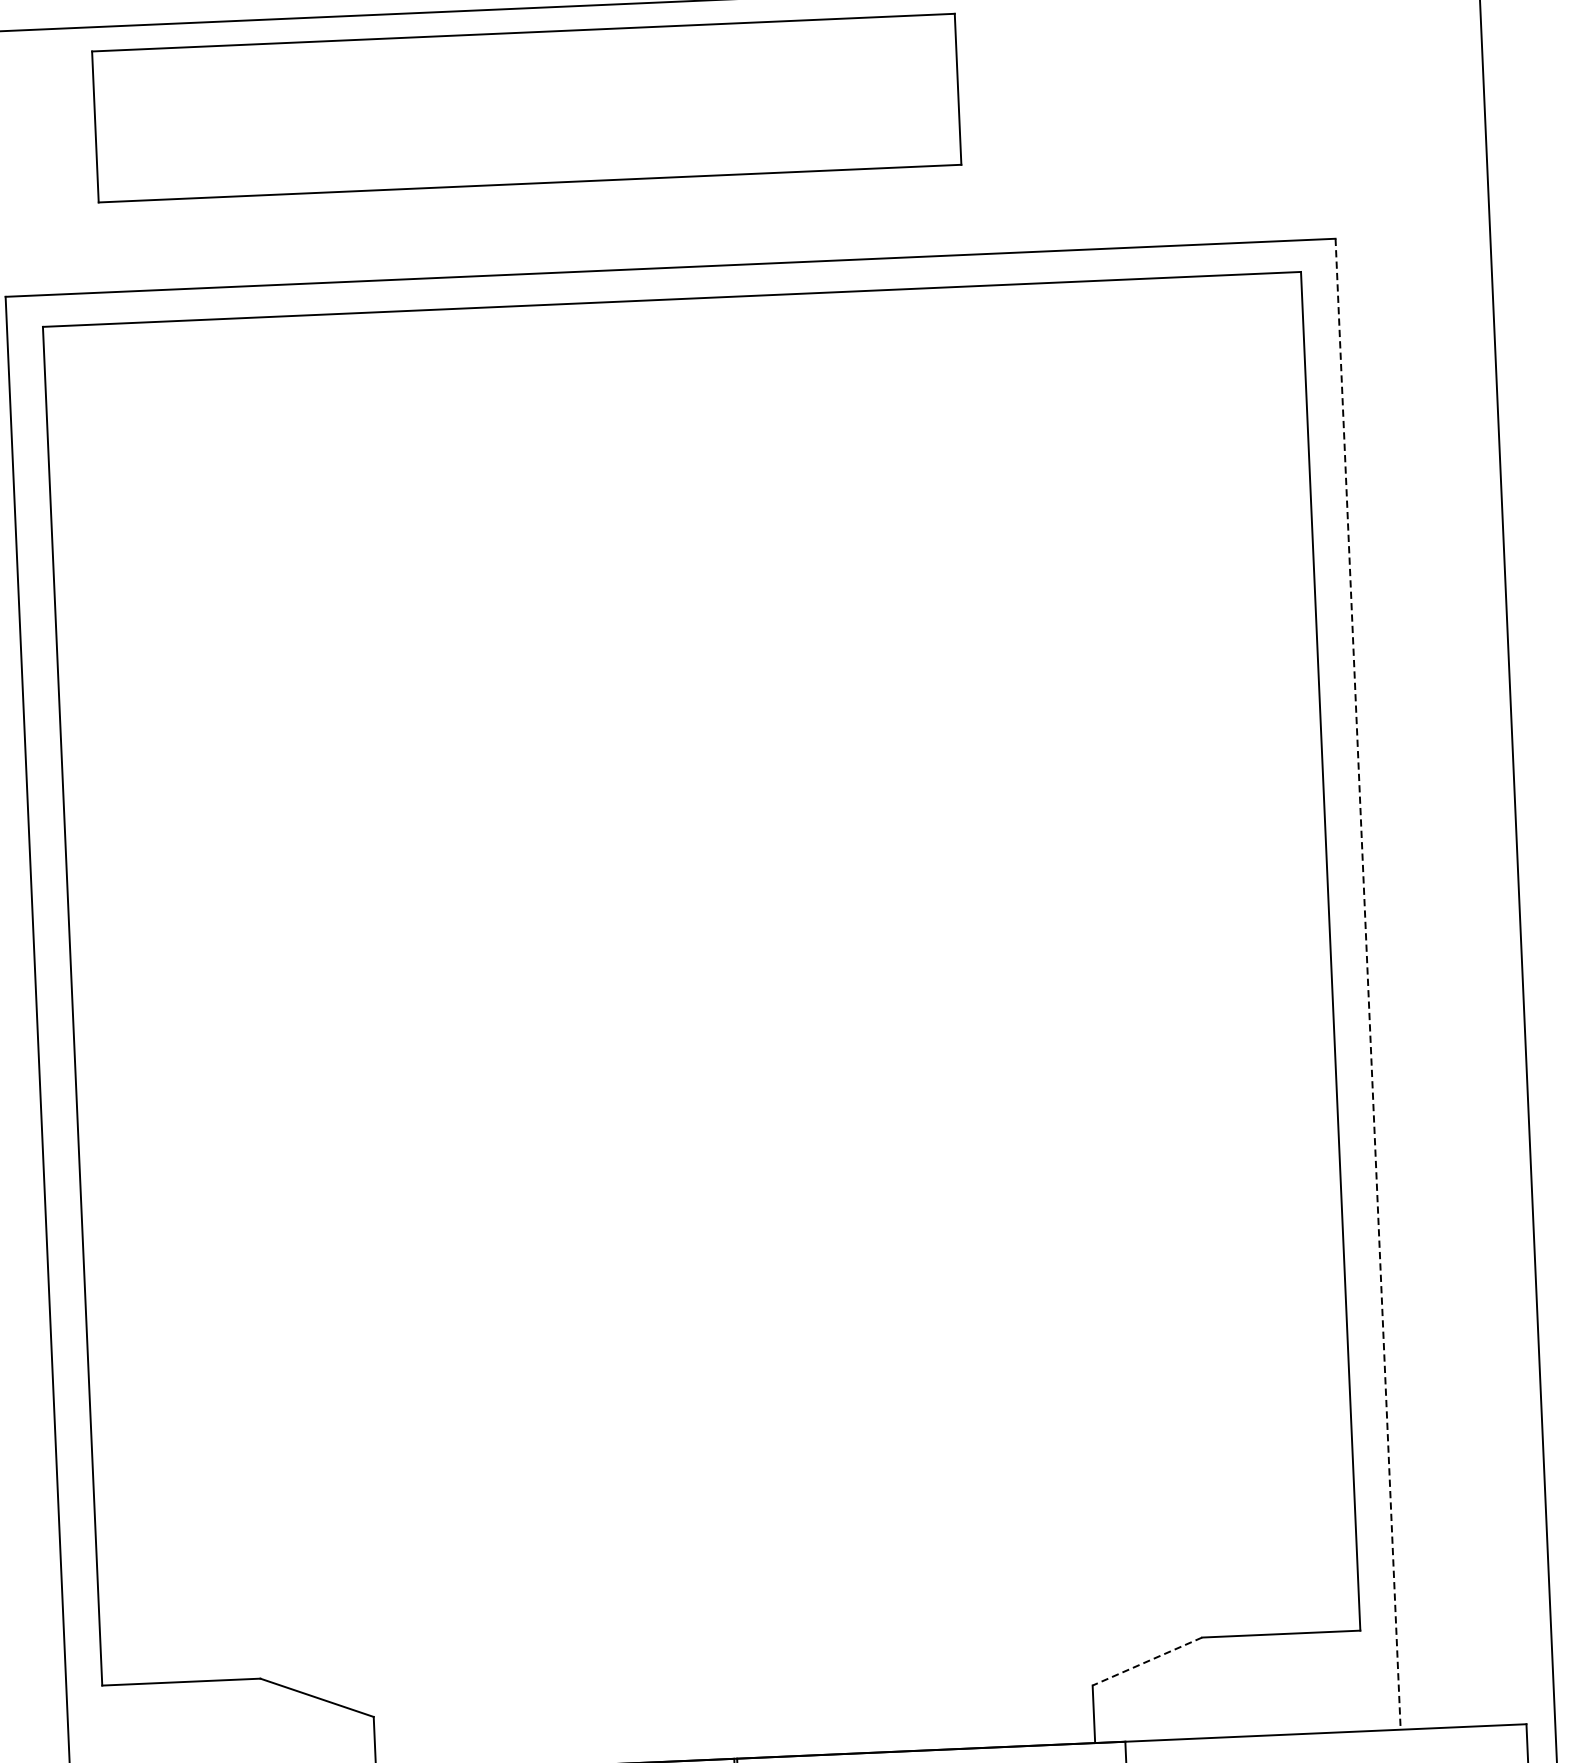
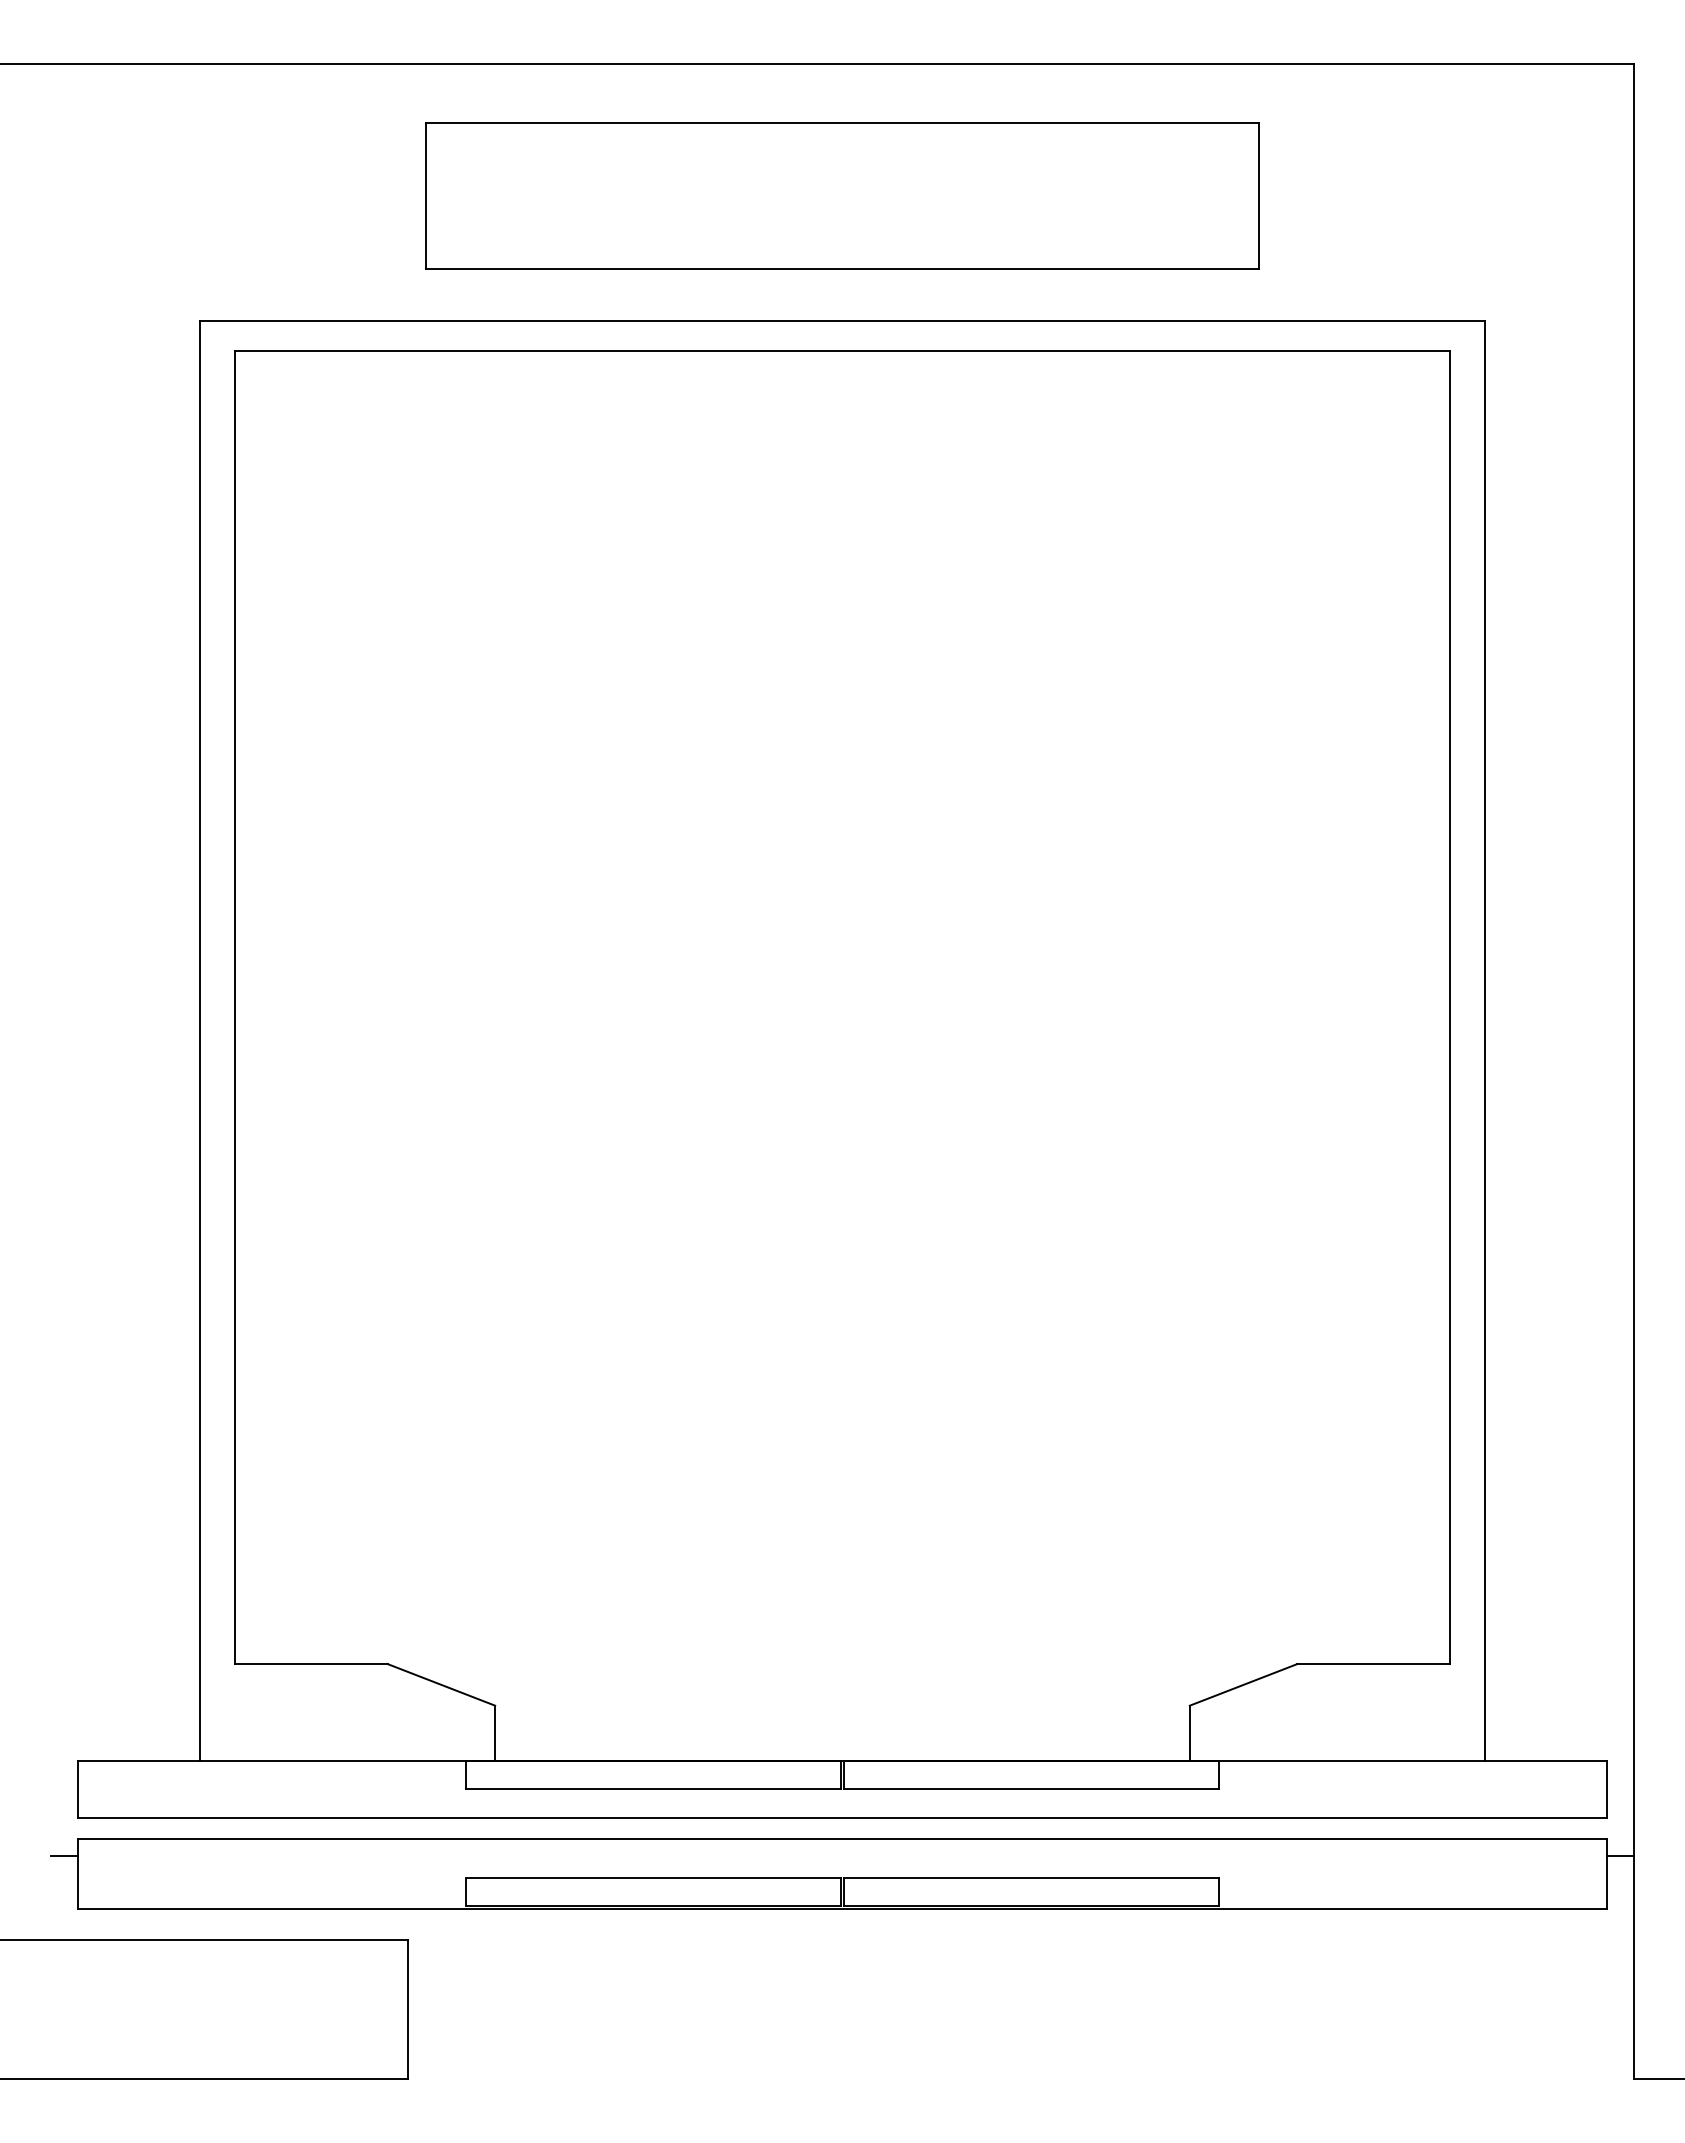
part: (526, 108) -> (842, 195), moved
line: (1368, 984) -> (1485, 1041), dashed -> solid
line: (1147, 1661) -> (1243, 1684), dashed -> solid

